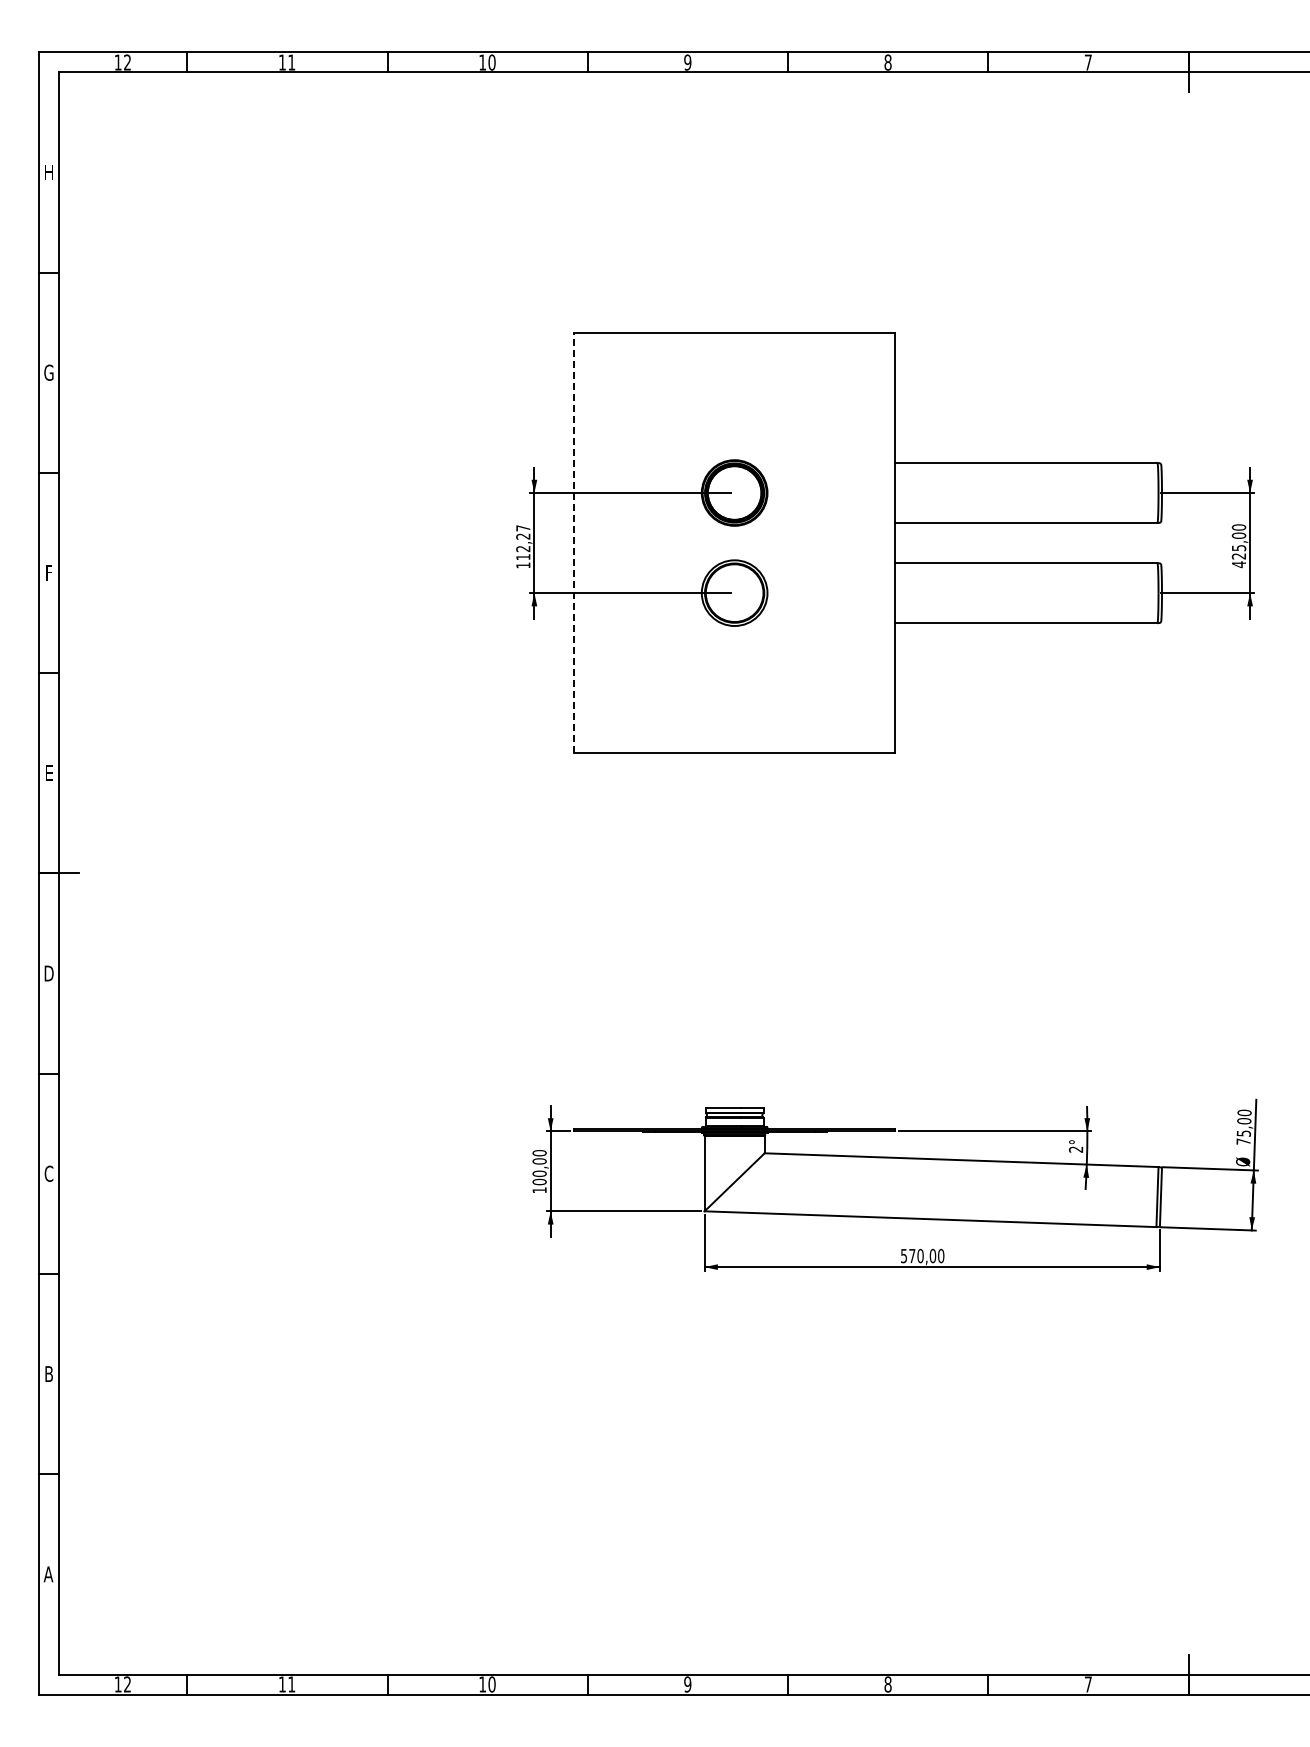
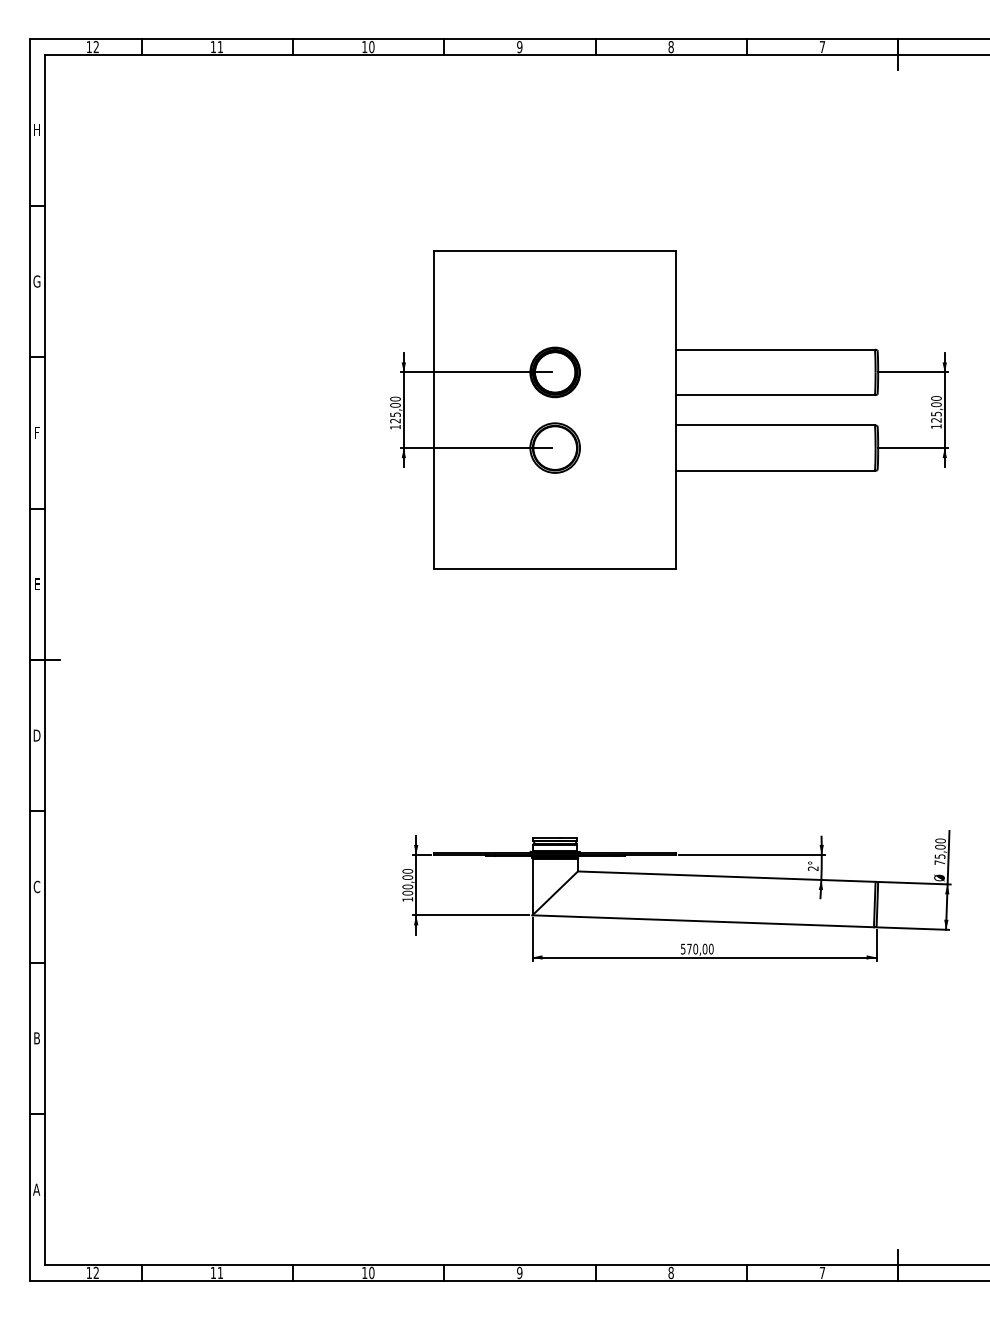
text: (523, 542) -> (395, 409), 112,27 -> 125,00
line: (574, 542) -> (434, 409), dashed -> solid
text: (1238, 564) -> (936, 426), 425,00 -> 125,00

